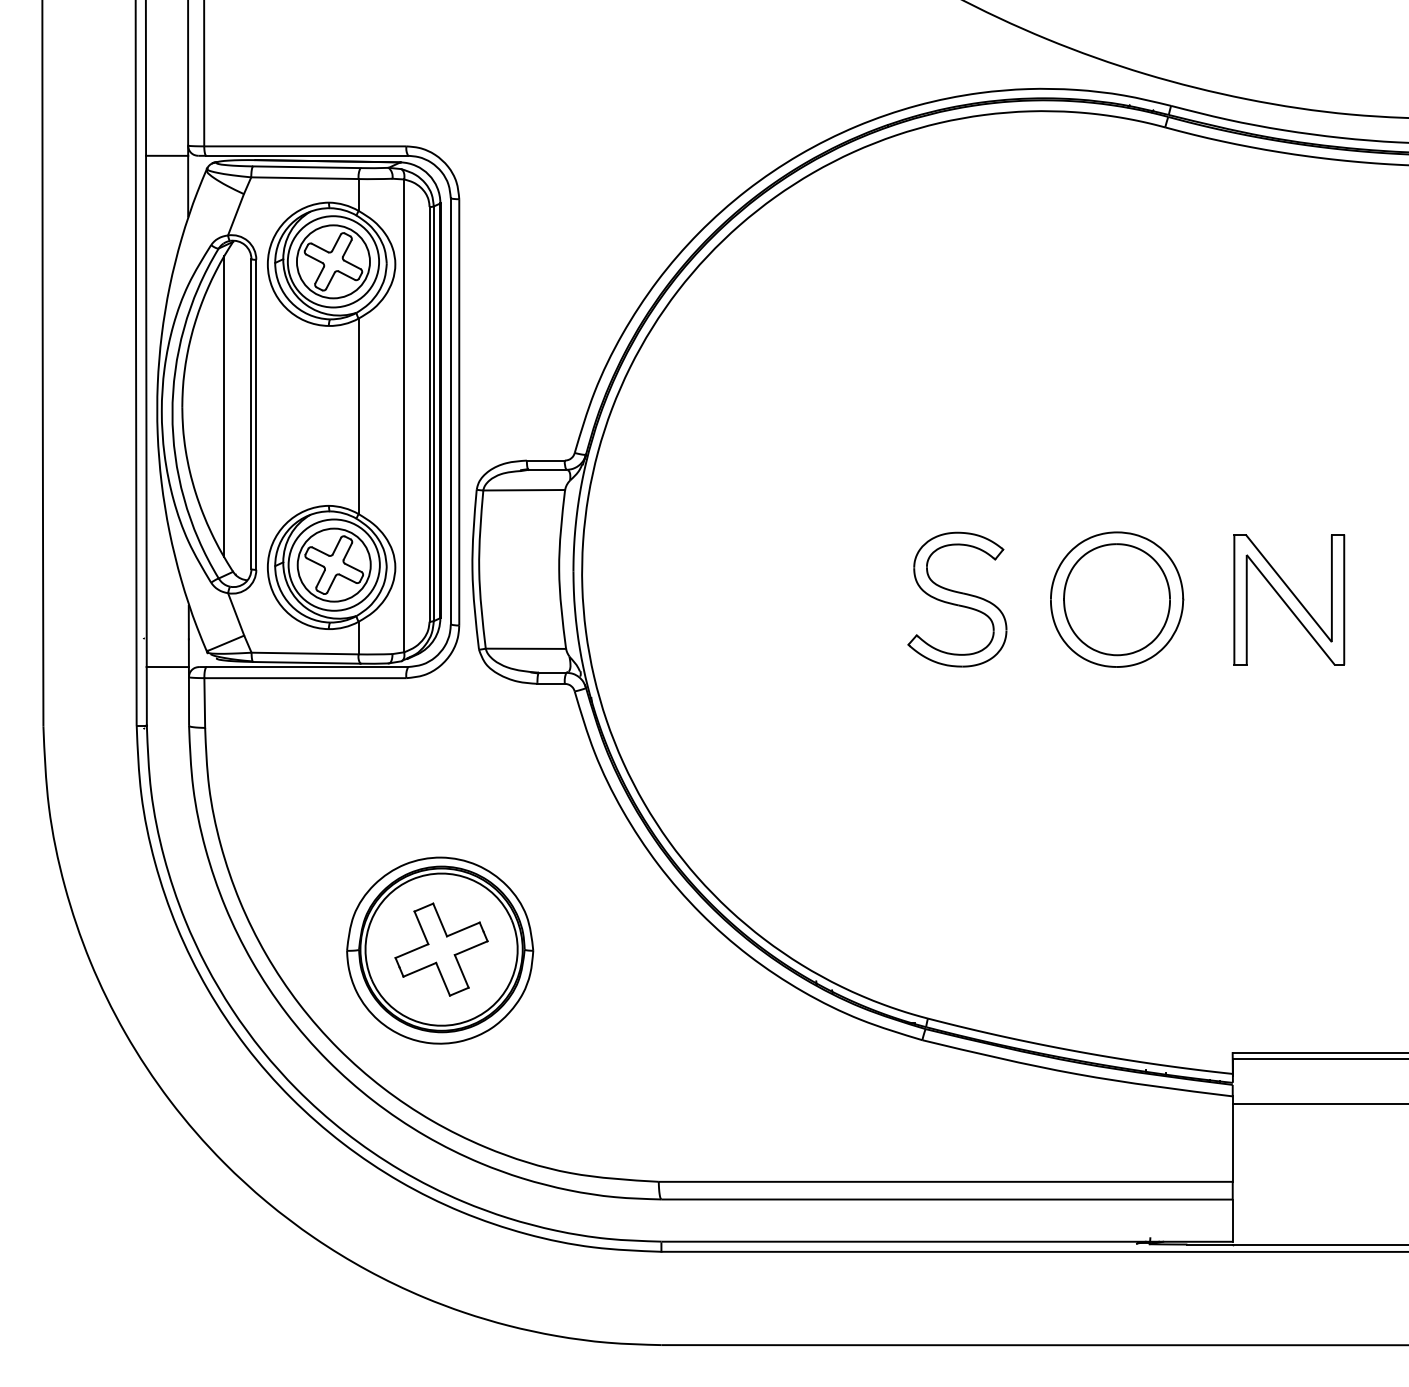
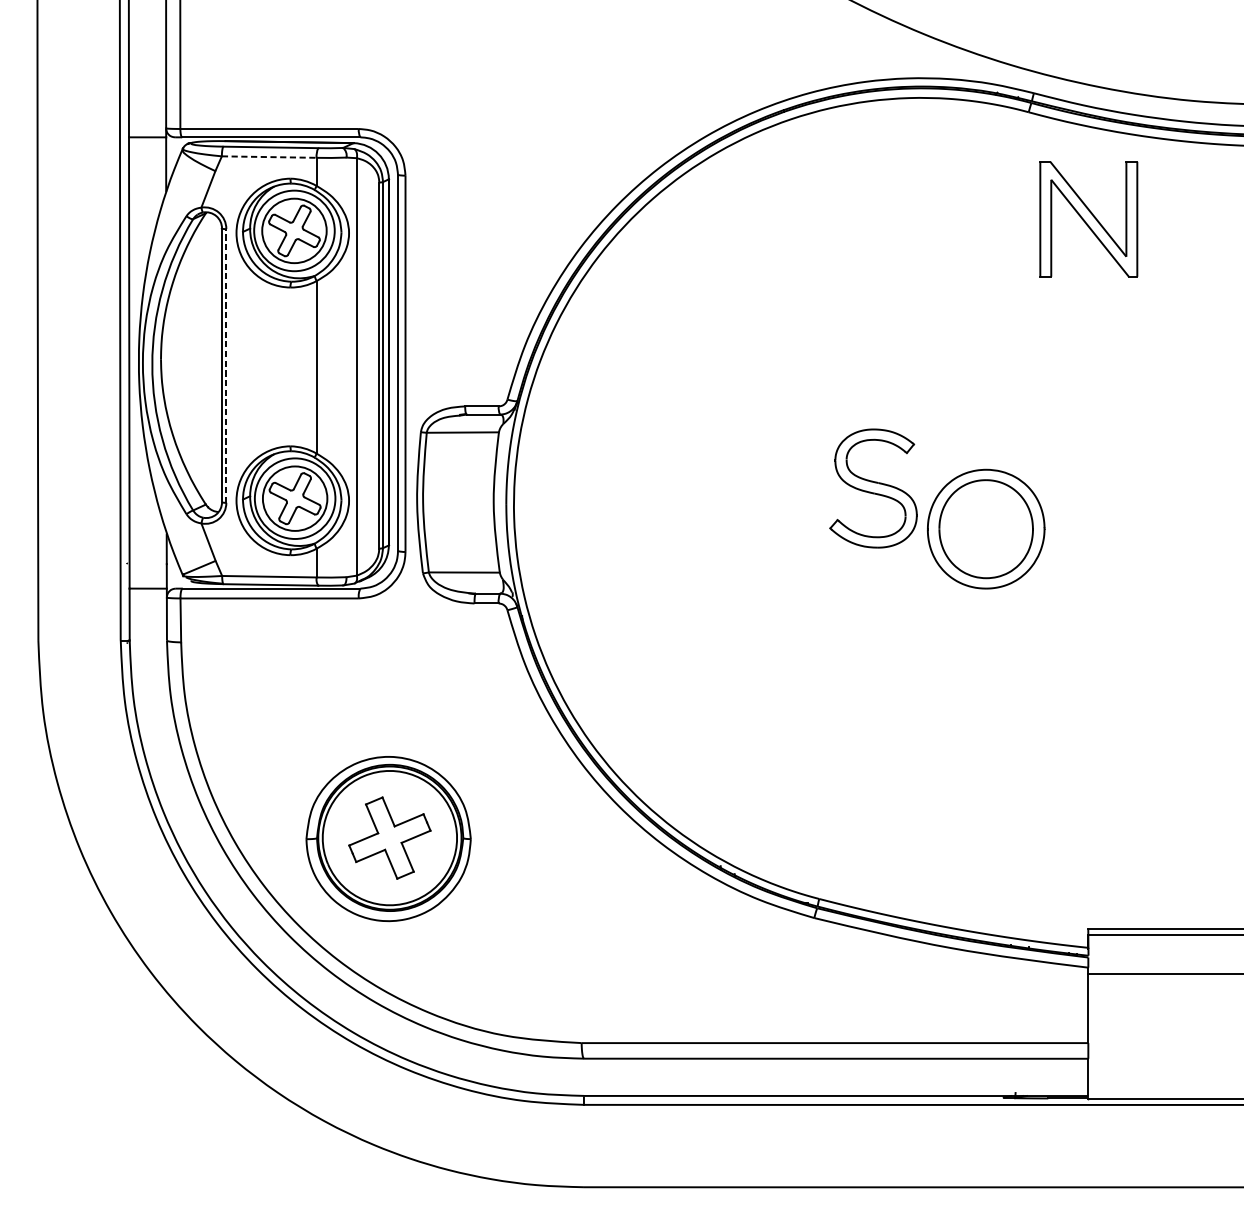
line: (304, 178) -> (268, 157), solid -> dashed
line: (224, 406) -> (198, 358), removed
line: (256, 414) -> (226, 365), solid -> dashed
part: (957, 599) -> (873, 488), moved
part: (1289, 599) -> (1089, 219), moved

